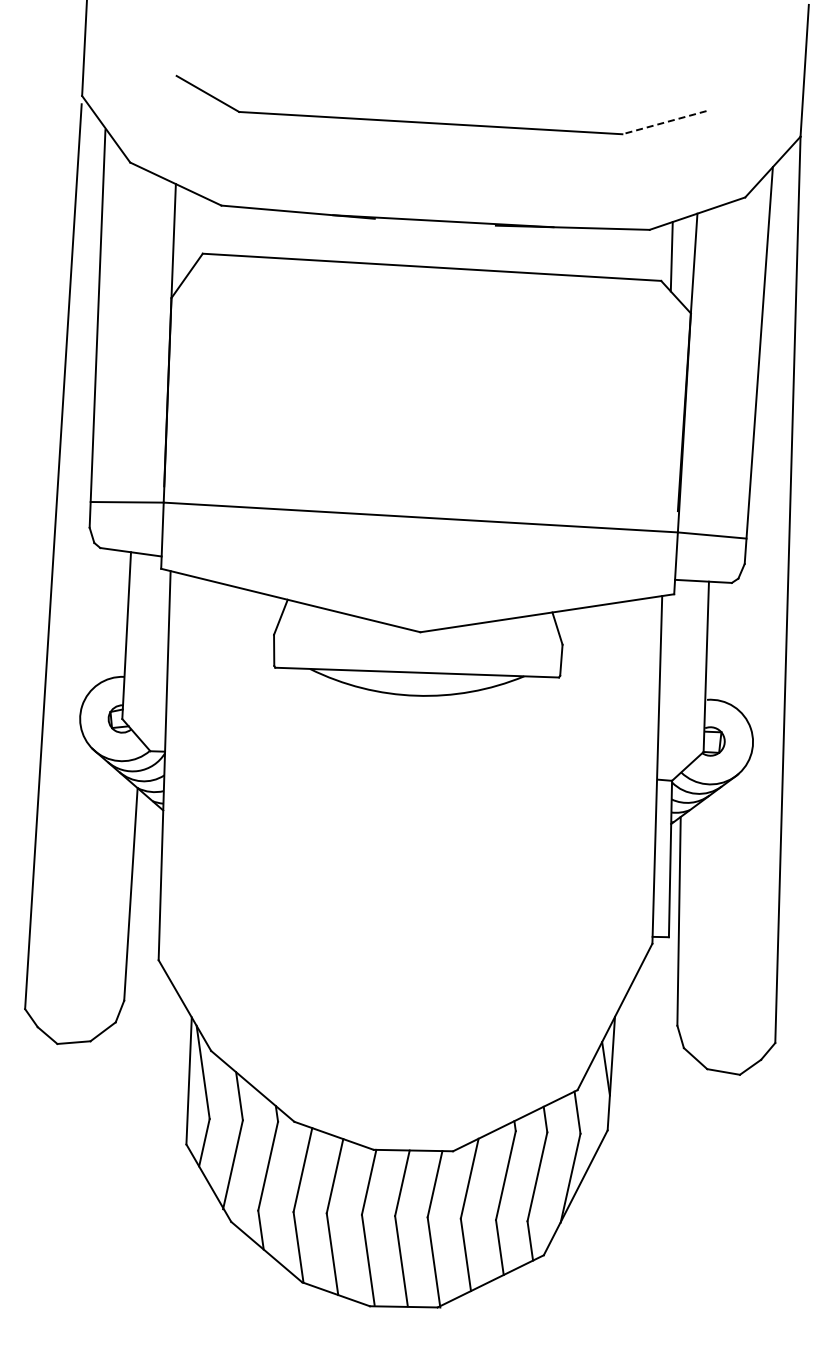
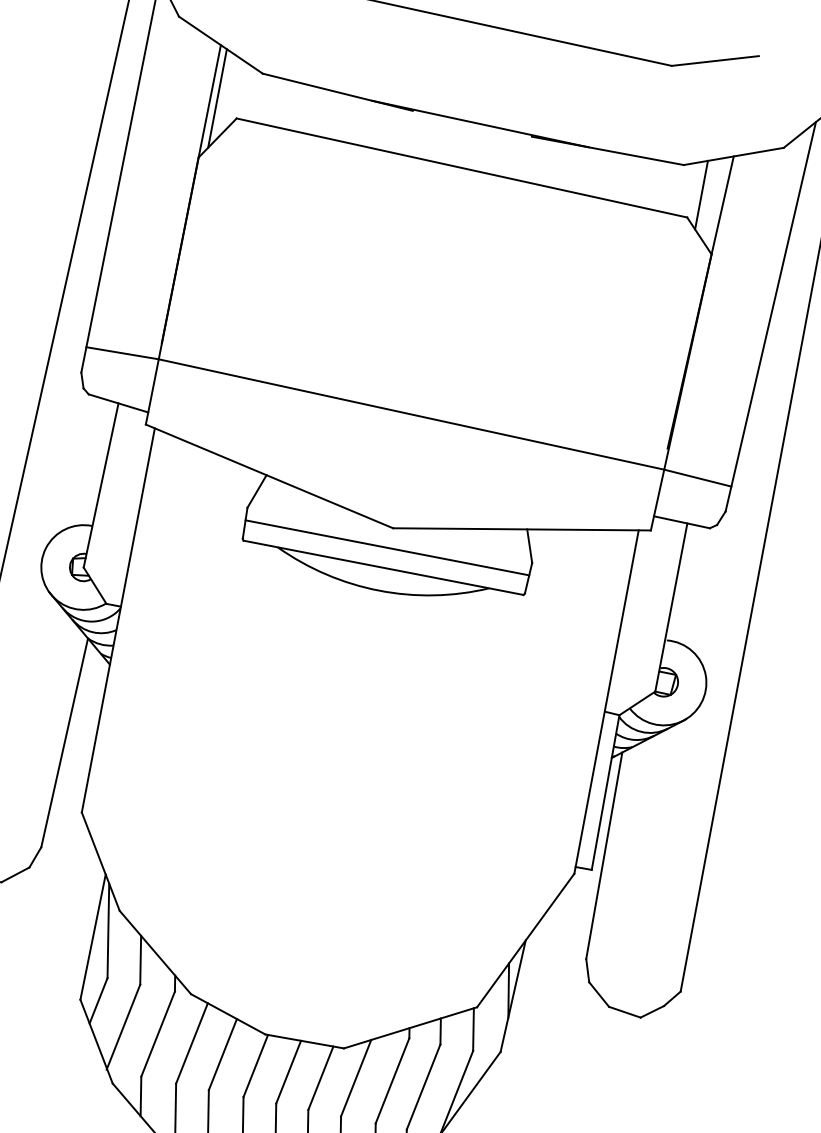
line: (664, 122) -> (715, 60), dashed -> solid
line: (180, 236) -> (217, 97), added
line: (417, 652) -> (387, 547), added

